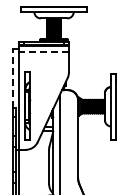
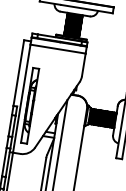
line: (43, 51) -> (57, 48), dashed -> solid
line: (12, 78) -> (18, 72), dashed -> solid

